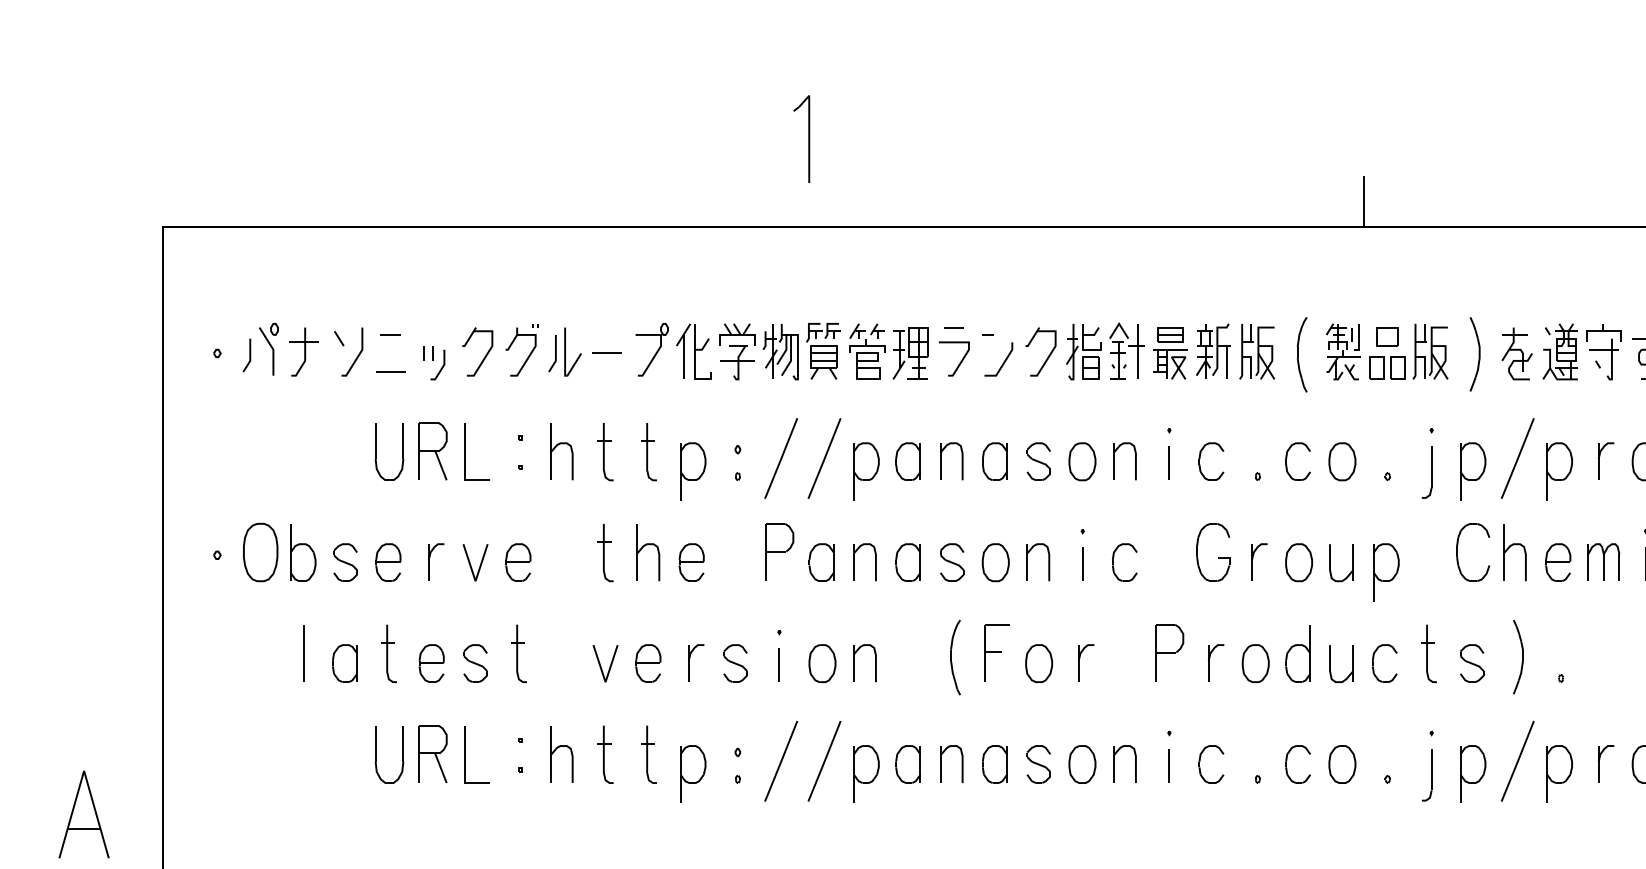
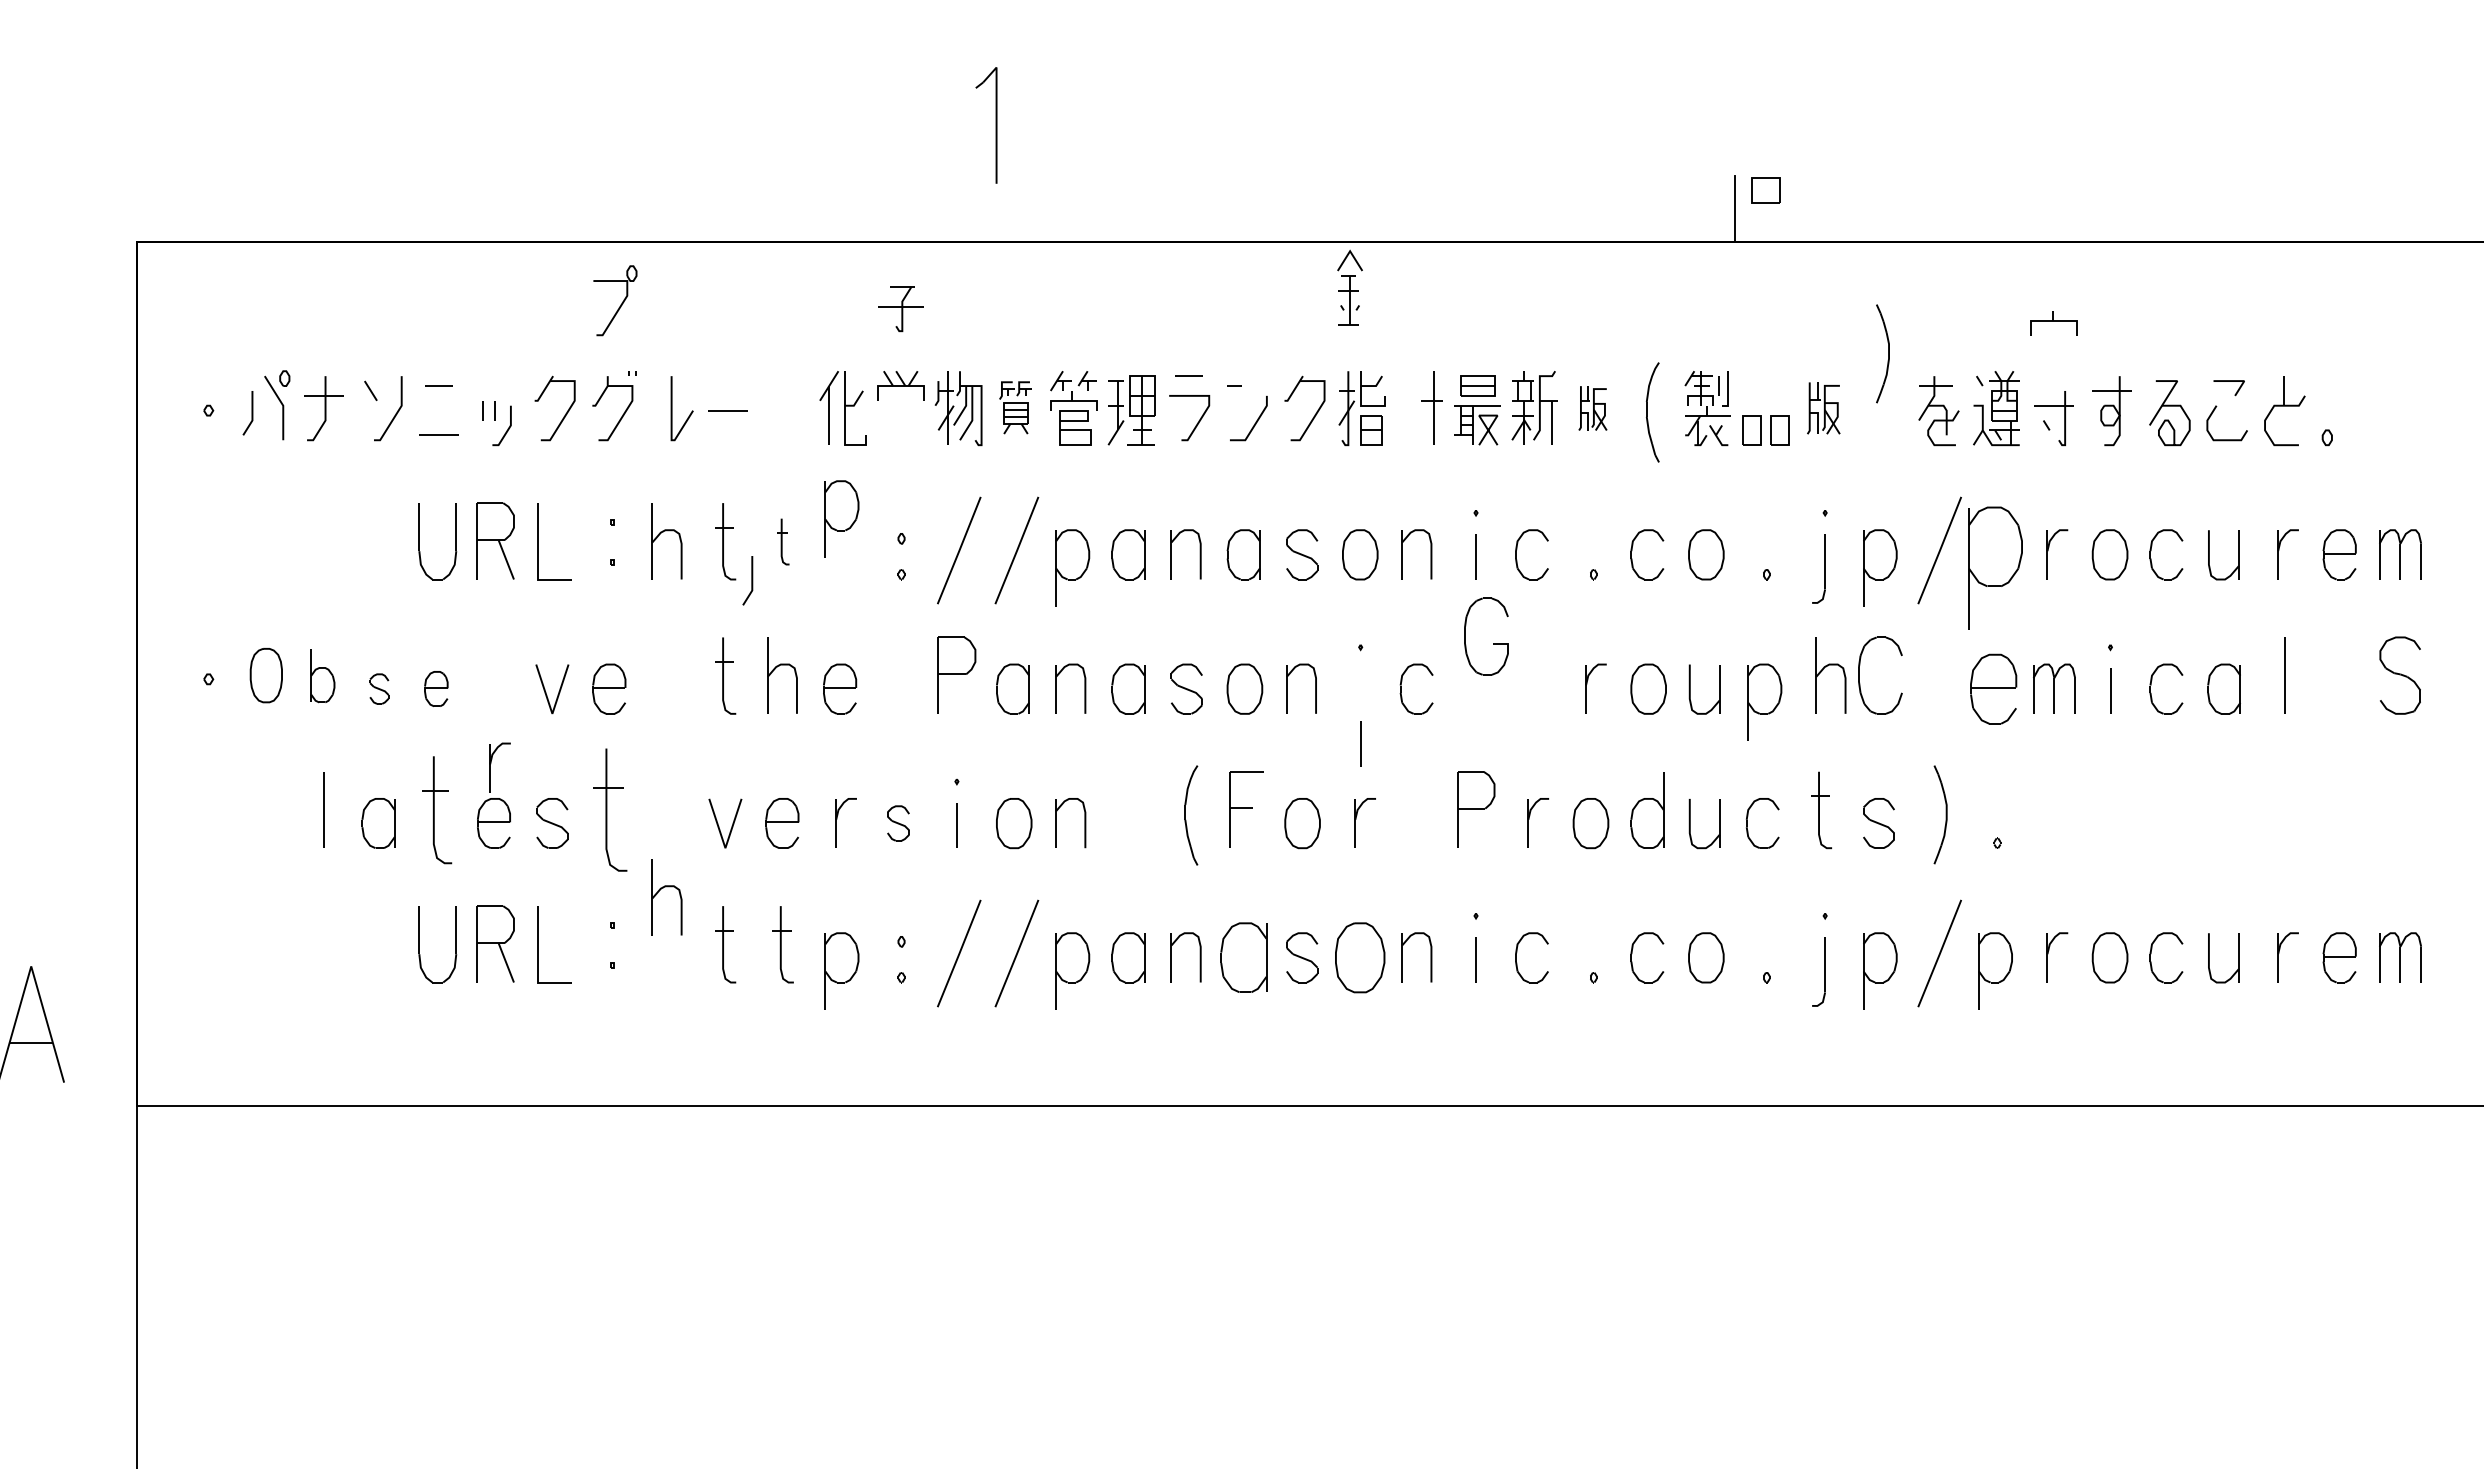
part: (1603, 333) -> (2053, 323), moved
part: (1386, 336) -> (1765, 190), moved
part: (823, 351) -> (1015, 407), size x0.7
part: (1118, 351) -> (1349, 287), moved
part: (1256, 351) -> (1592, 408), size x0.6
part: (1430, 351) -> (1823, 408), size x0.7
part: (655, 352) -> (620, 304), moved
line: (555, 353) -> (751, 580), moved
part: (1474, 354) -> (1882, 353), moved
part: (737, 363) -> (900, 309), moved
part: (648, 451) -> (782, 541), size x0.6
part: (692, 471) -> (841, 518), moved
part: (1559, 471) -> (1995, 567), size x1.6
part: (1509, 548) -> (1823, 670), moved
part: (260, 552) -> (266, 675), size x0.7
part: (302, 552) -> (322, 675), size x0.7
part: (1218, 557) -> (1493, 643), moved
part: (429, 559) -> (491, 763), moved
part: (345, 562) -> (379, 688), size x0.6
part: (388, 562) -> (436, 688), size x0.7
part: (1558, 562) -> (1993, 688), size x1.4
line: (1082, 563) -> (1360, 743), moved
part: (388, 653) -> (436, 810), size x1.4
part: (518, 653) -> (609, 810), size x1.6
part: (735, 663) -> (898, 823), size x0.7
part: (556, 749) -> (660, 890), moved
part: (994, 764) -> (1243, 957), size x1.4
part: (1082, 764) -> (1360, 957), size x1.4

